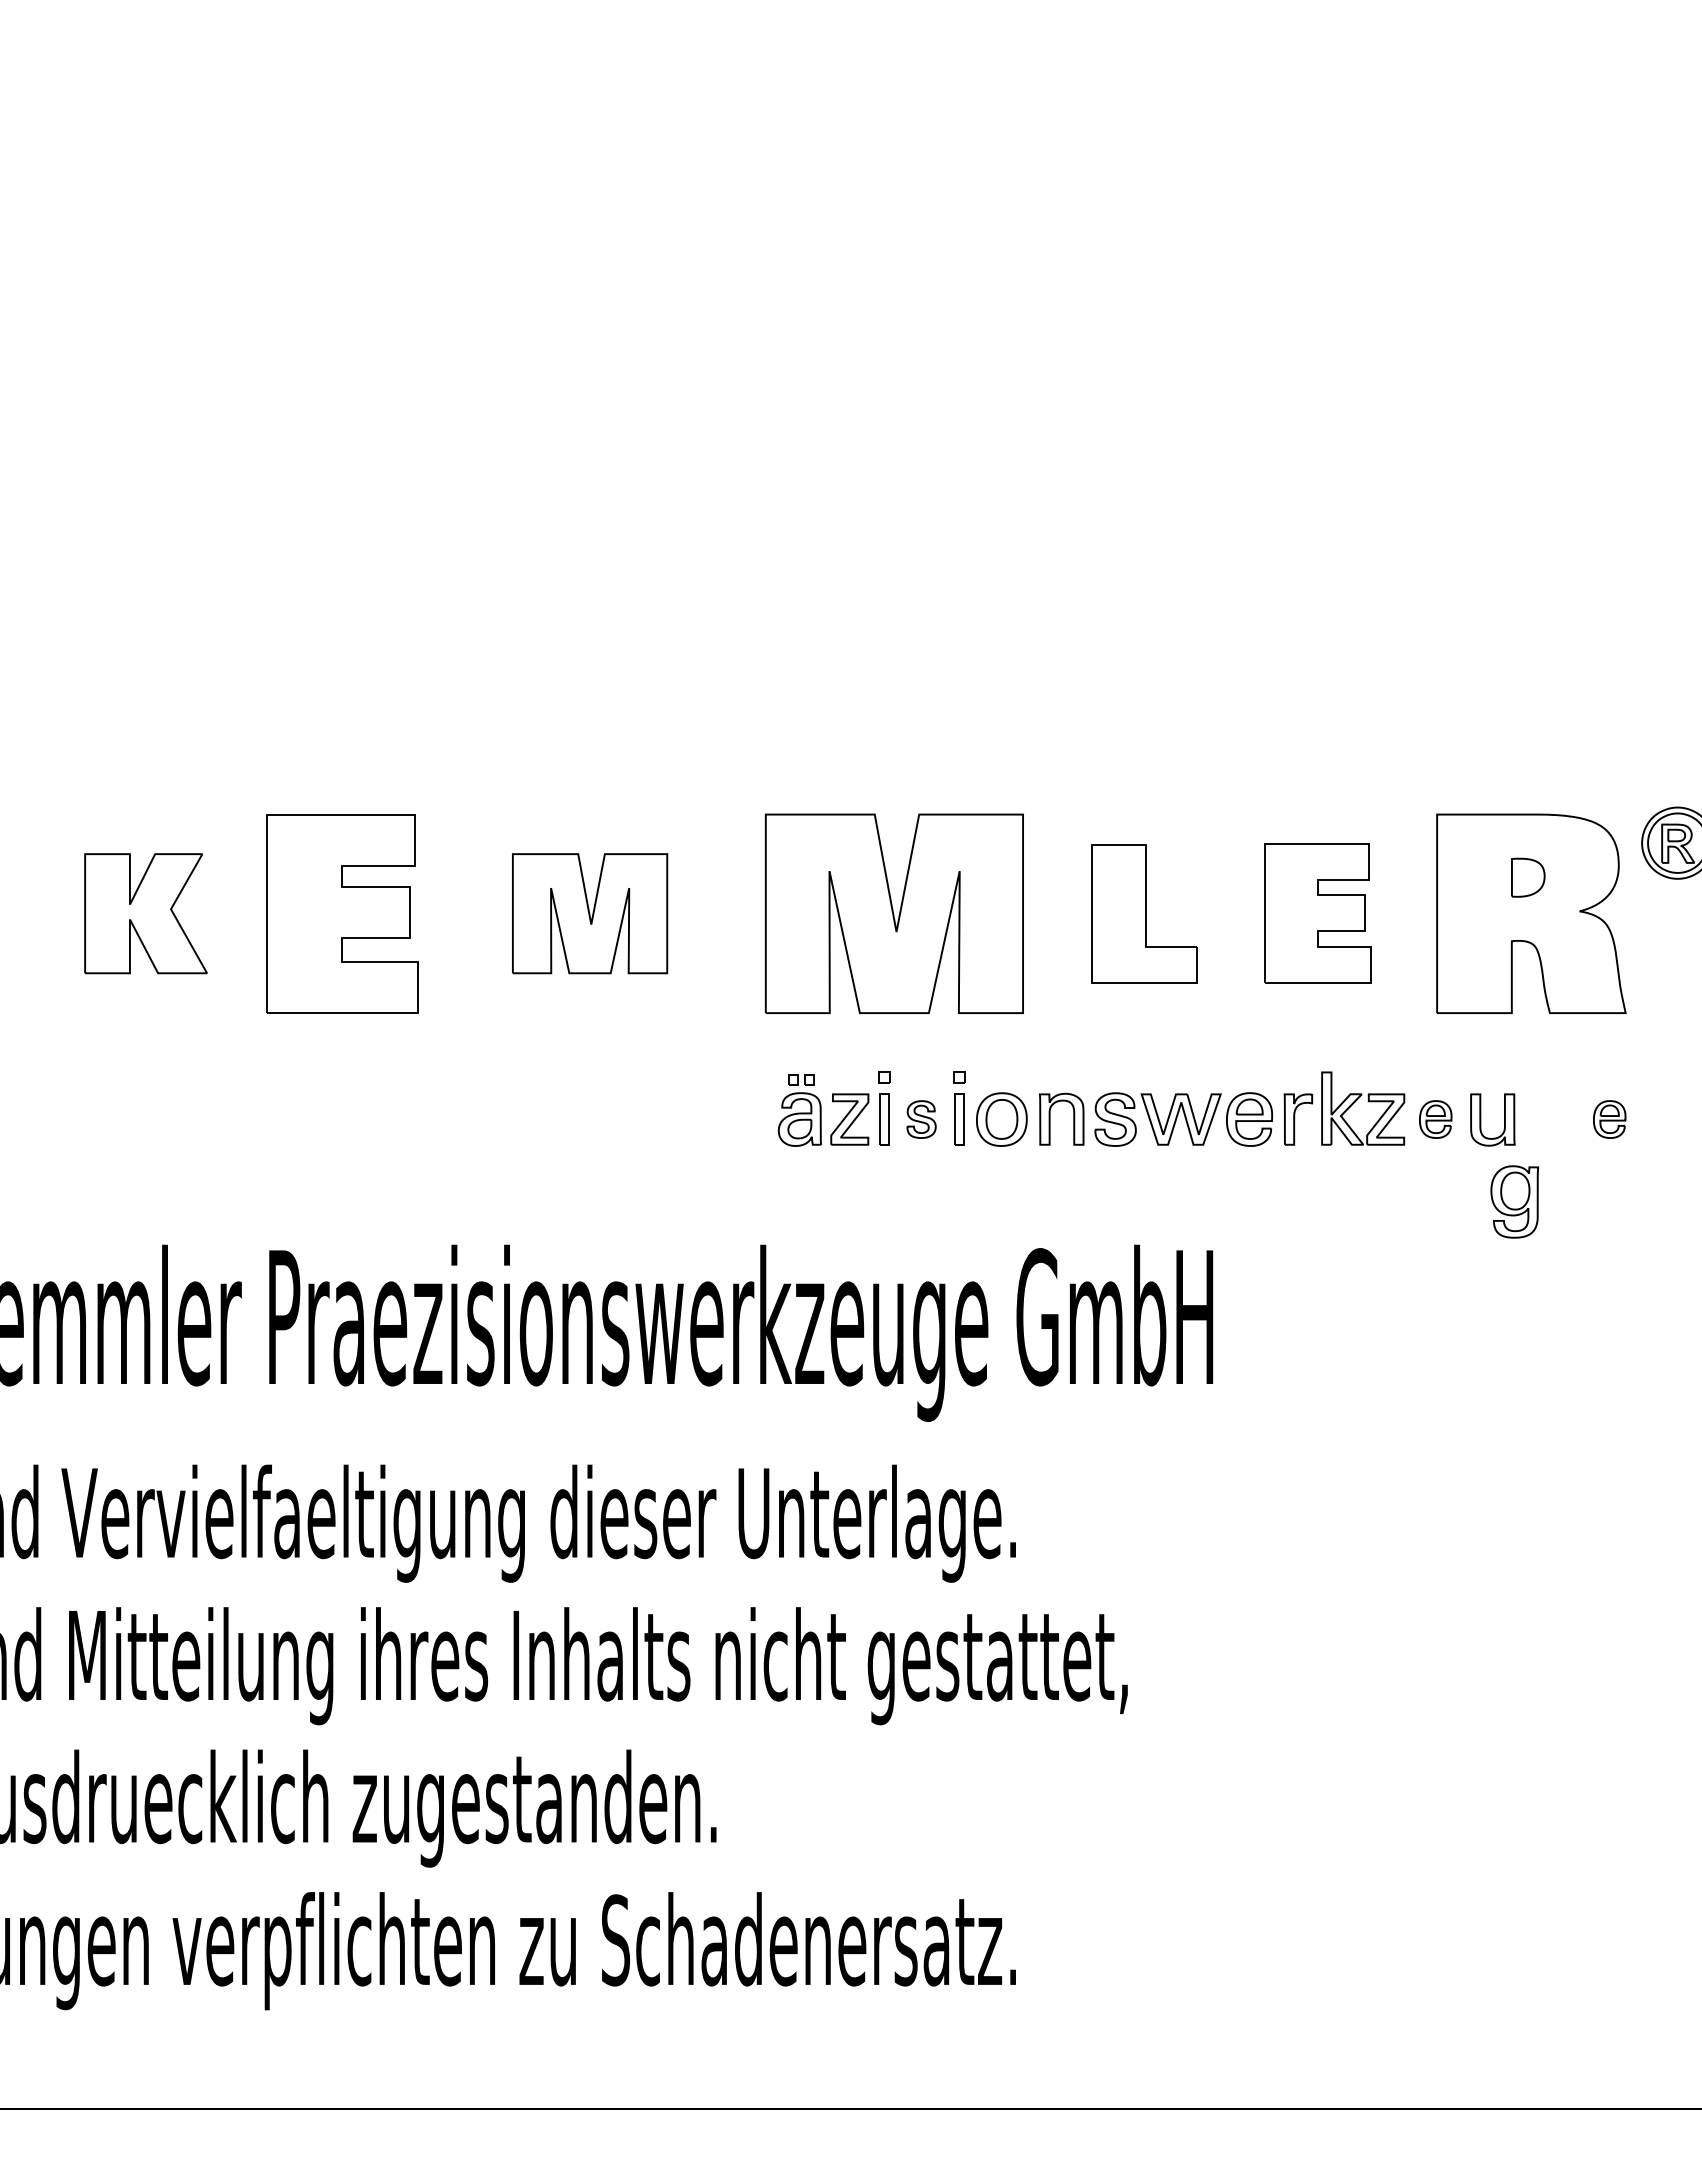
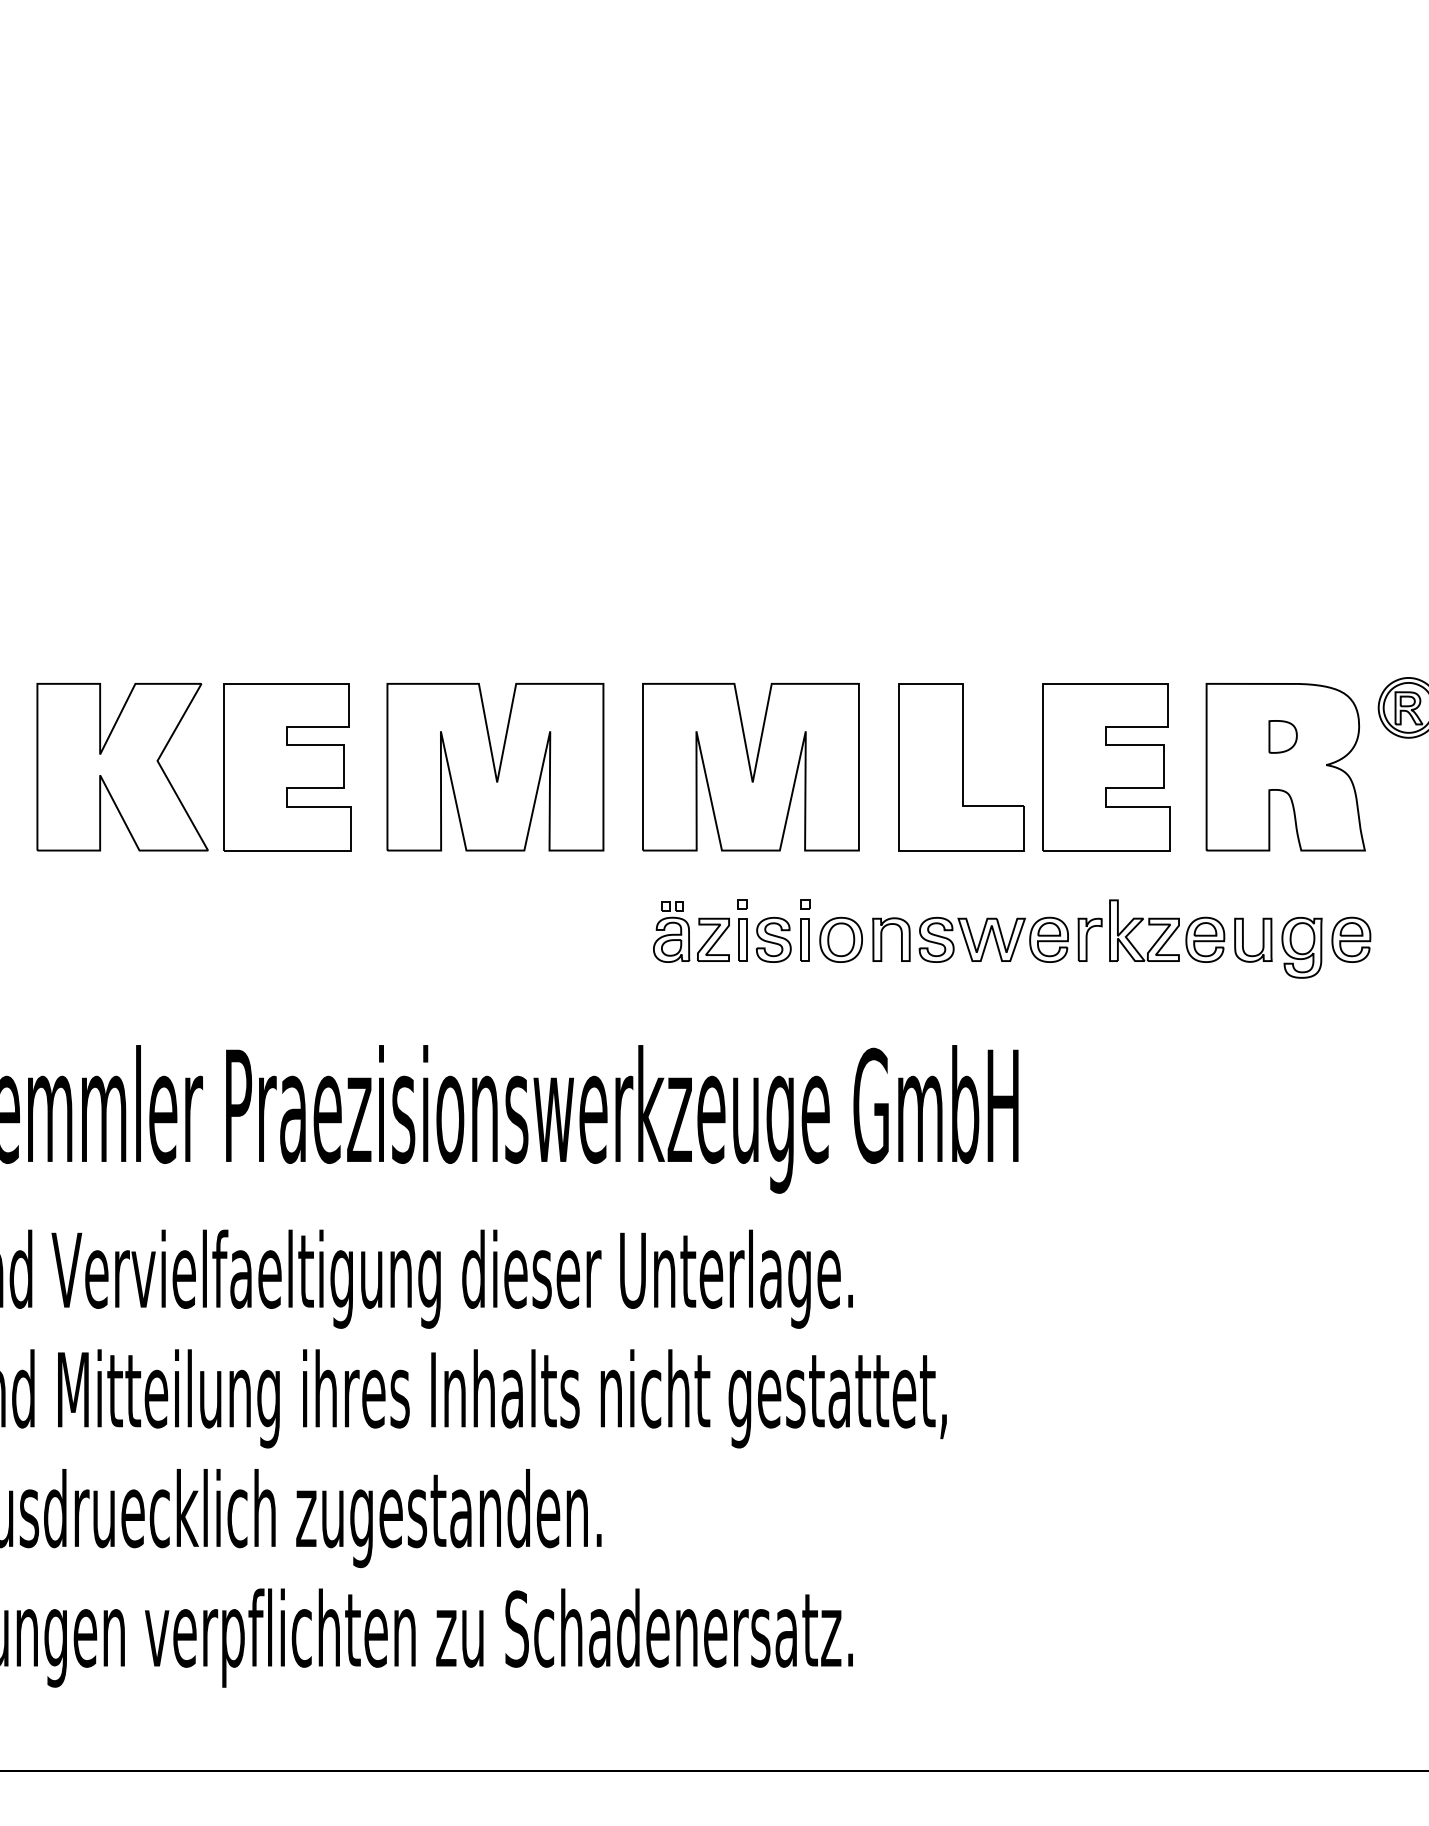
part: (145, 913) -> (122, 766), size x1.67
part: (589, 913) -> (494, 766), size x1.67
part: (1144, 913) -> (960, 766), size x1.43
part: (1317, 913) -> (1106, 766), size x1.43
part: (921, 1119) -> (773, 939), size x1.43
part: (1435, 1119) -> (1205, 939), size x1.43
part: (1609, 1119) -> (1351, 939), size x1.43
part: (1514, 1201) -> (1301, 947), moved

